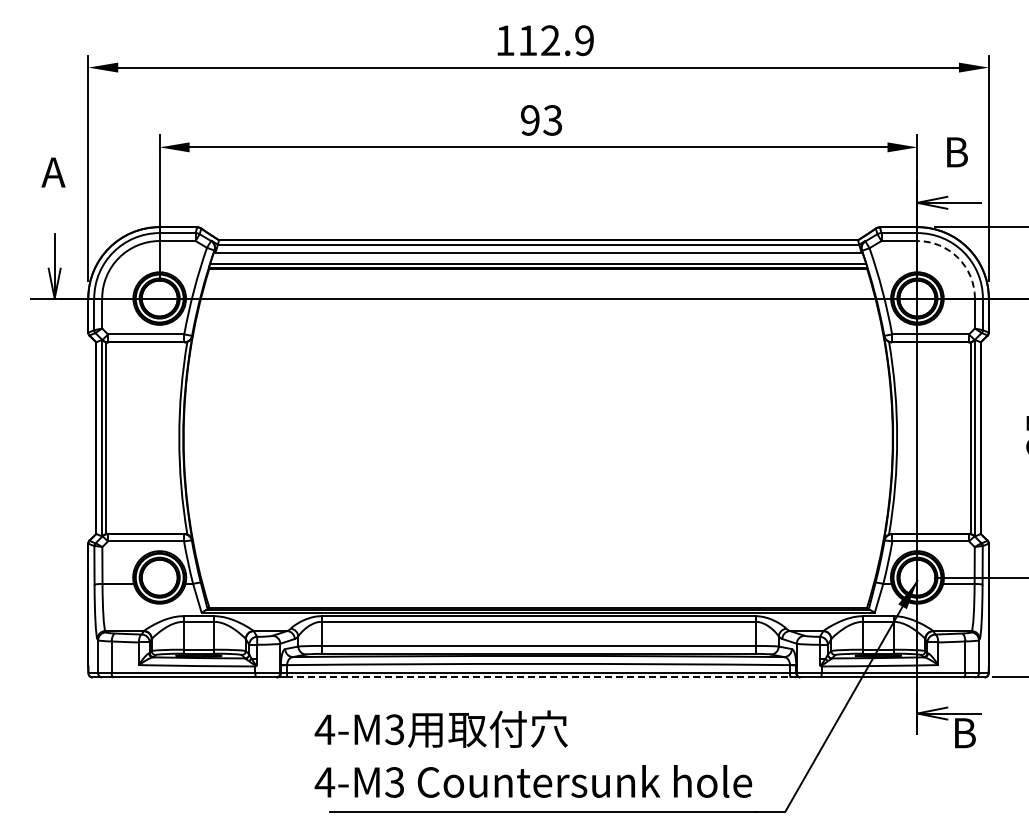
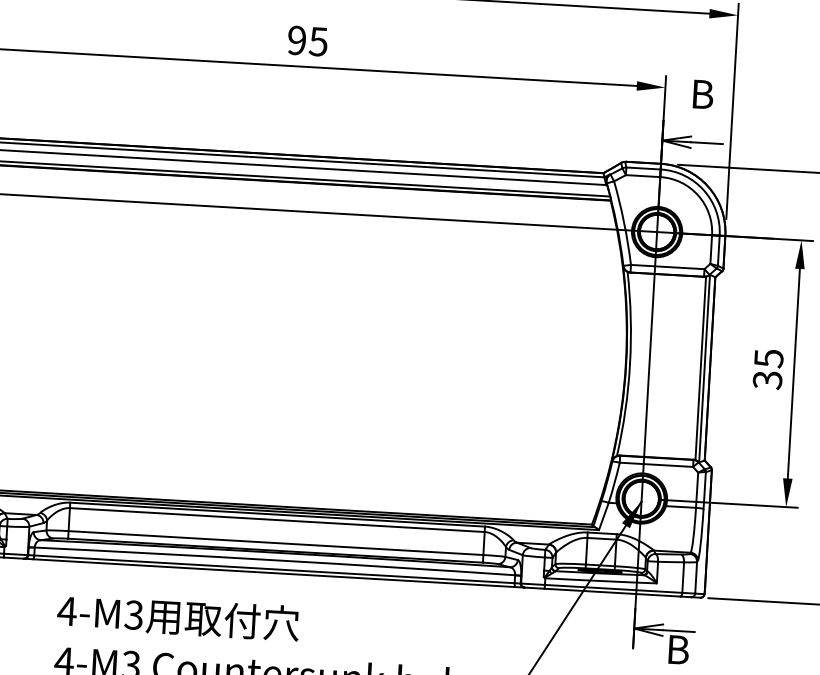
text: (552, 120) -> (318, 41), 93 -> 95
arc: (958, 257) -> (698, 195), dashed -> solid
line: (539, 677) -> (275, 573), dashed -> solid

